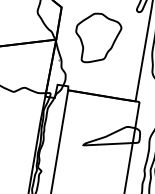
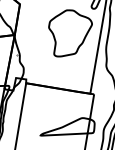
part: (98, 37) -> (70, 32), moved

